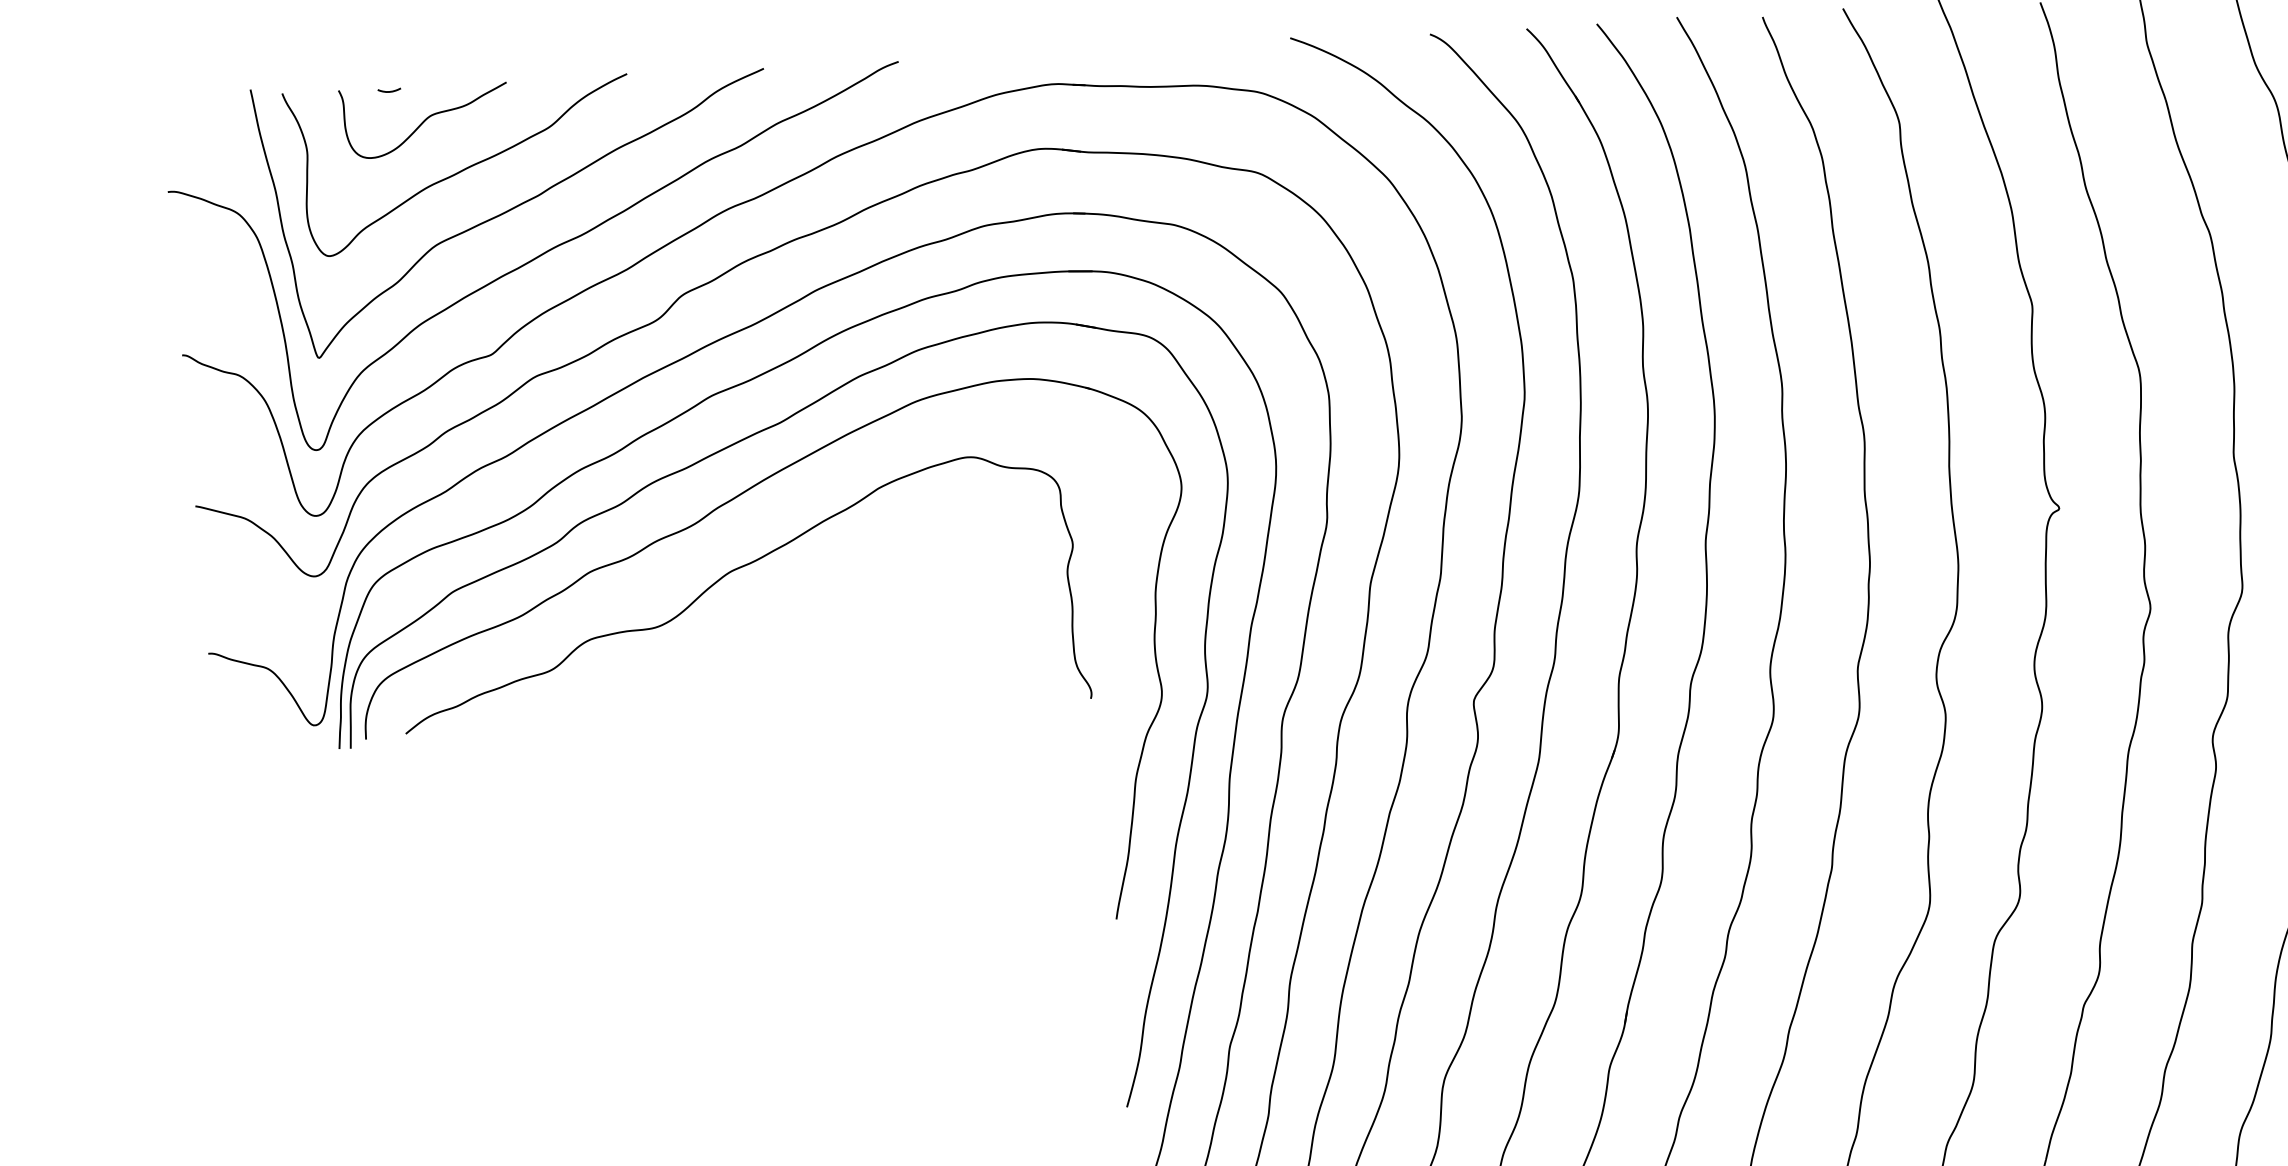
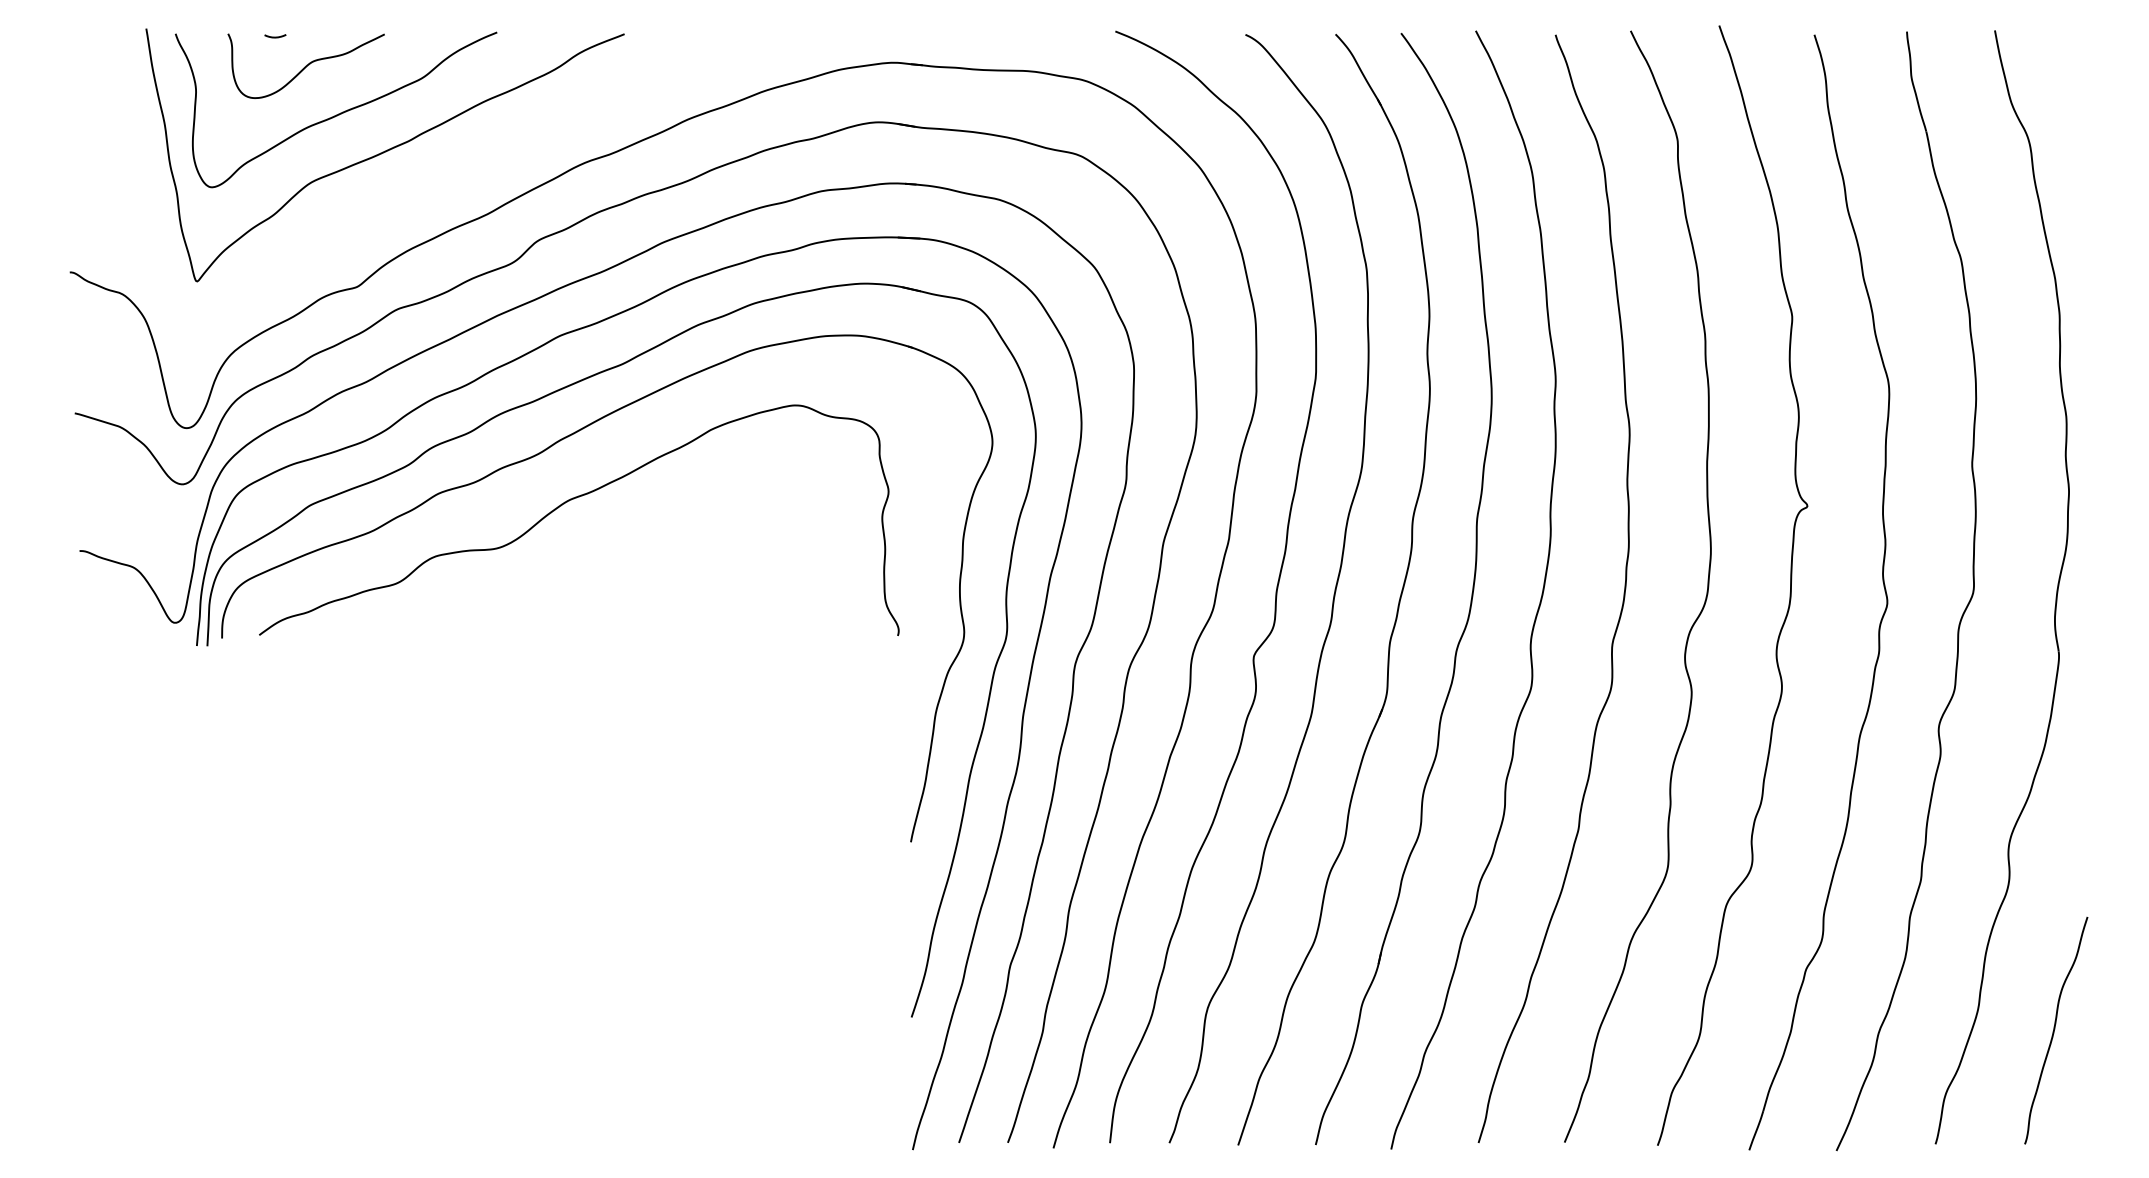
curve: (540, 257) -> (407, 198), removed

